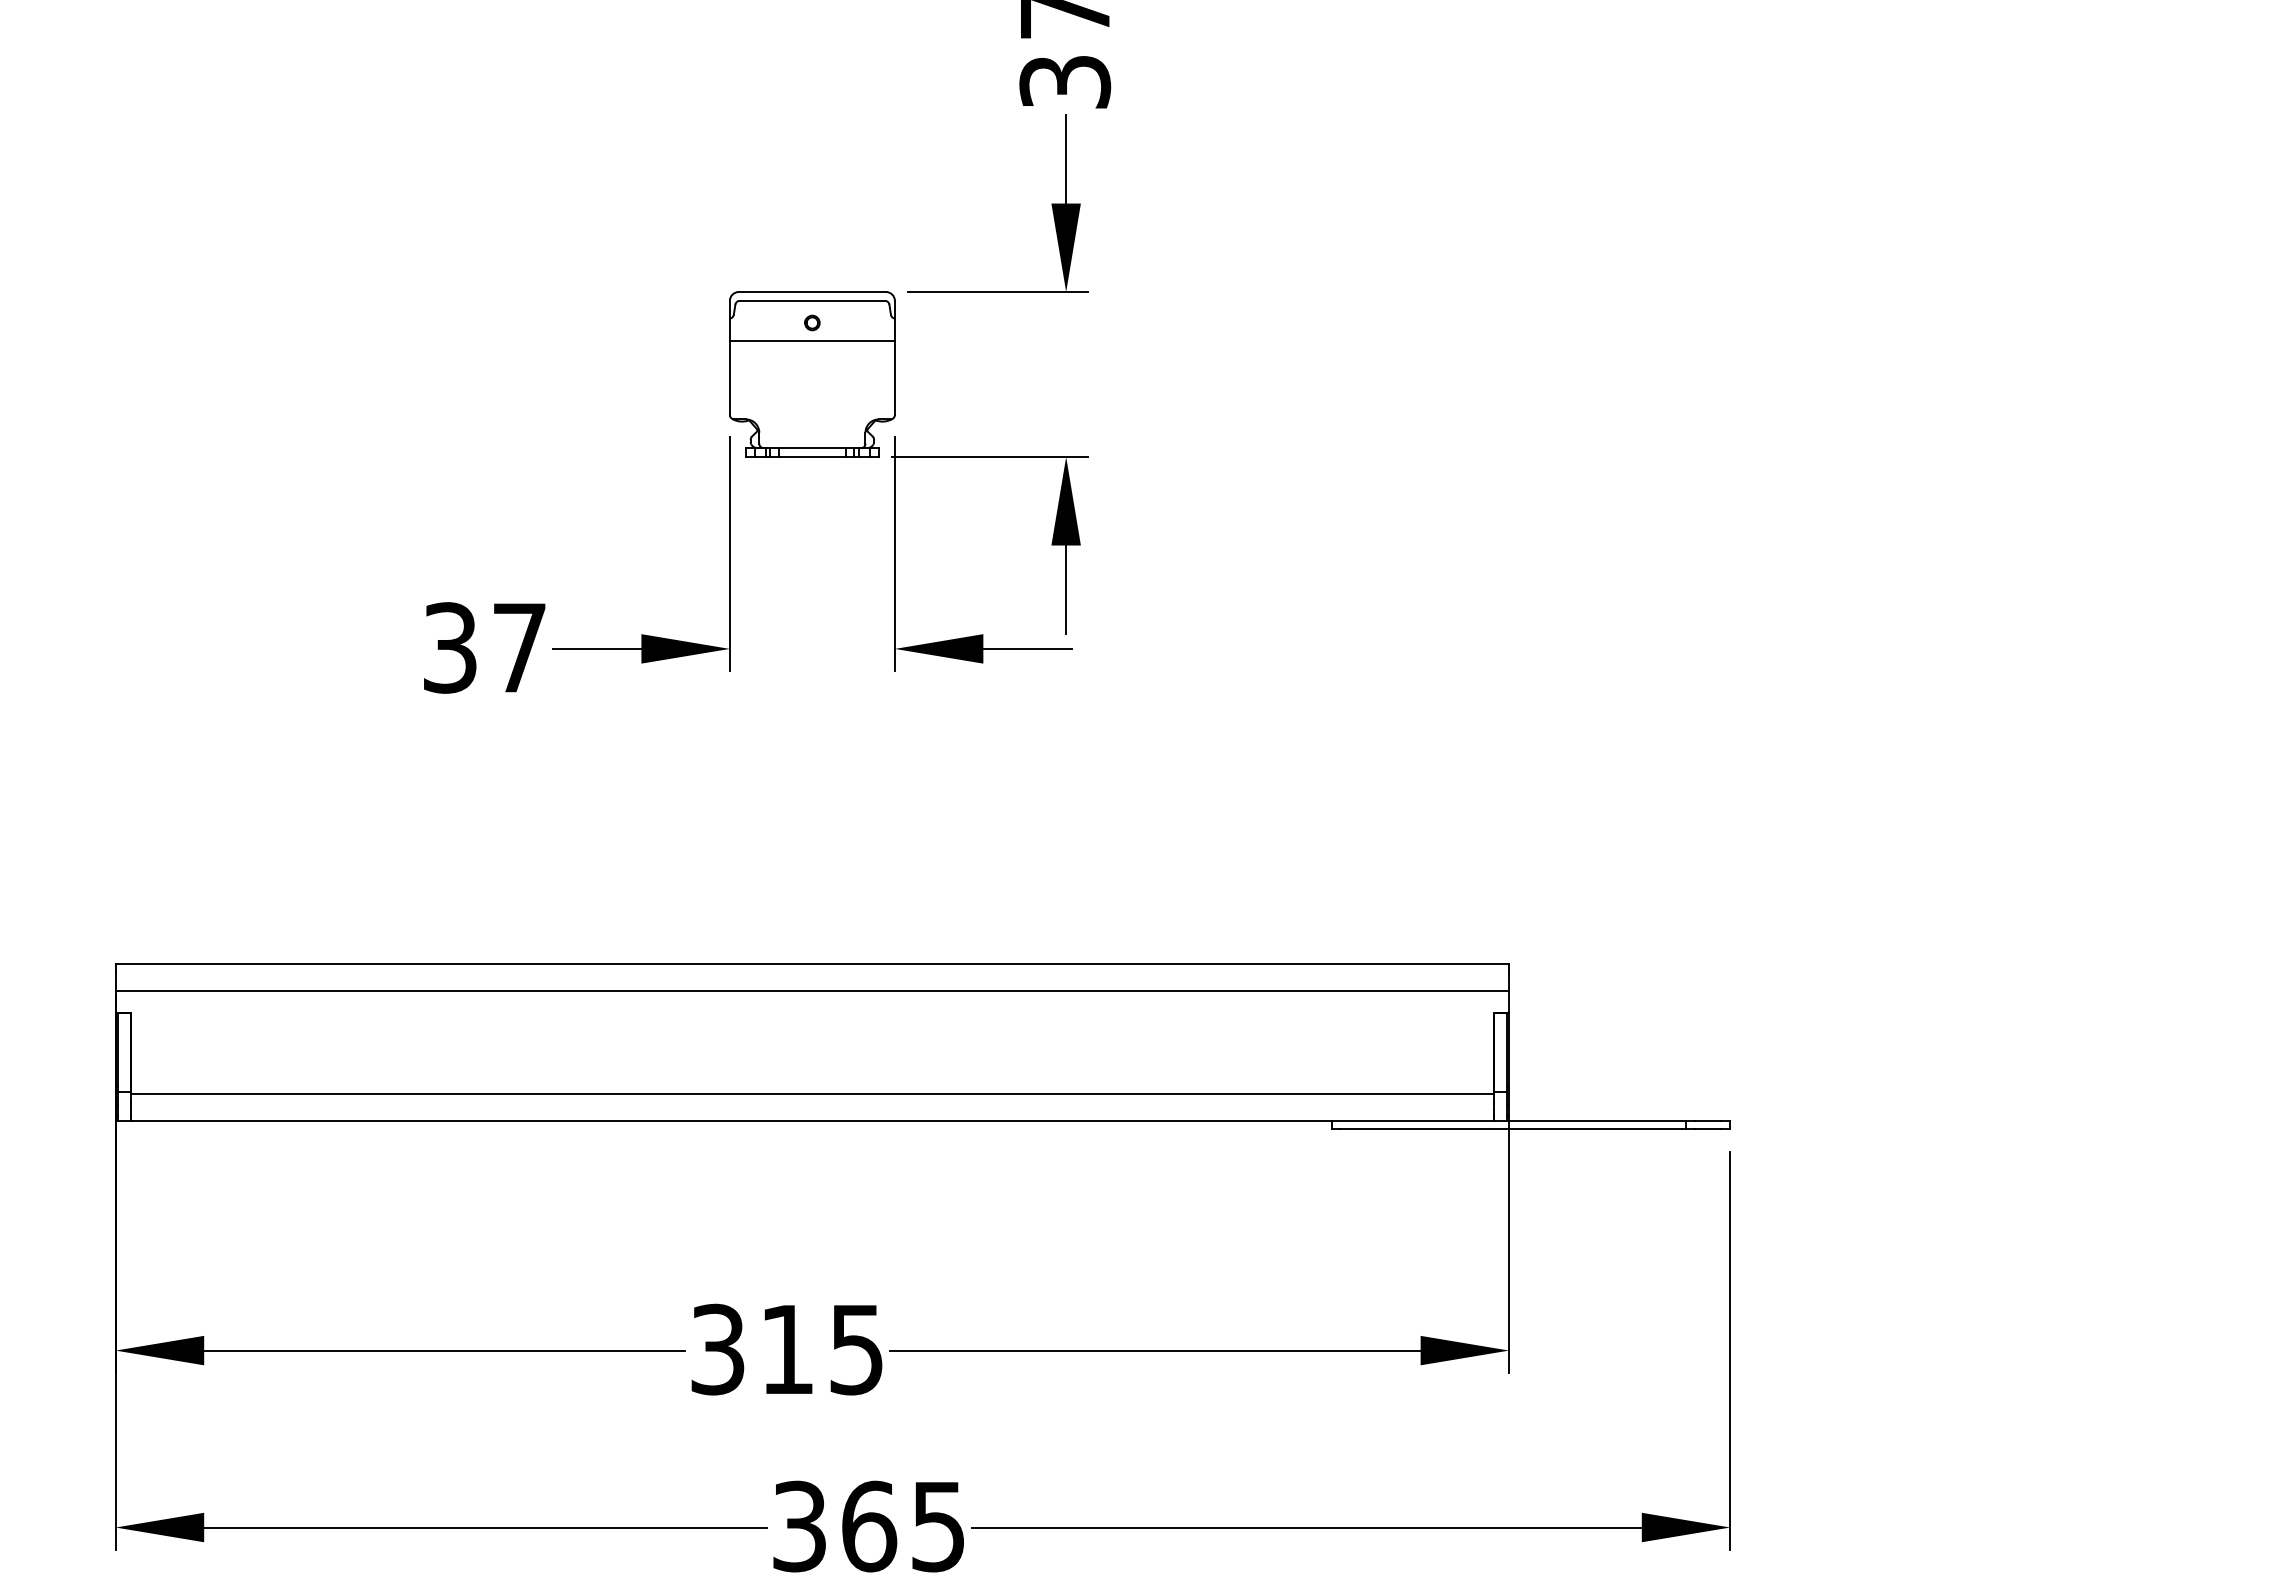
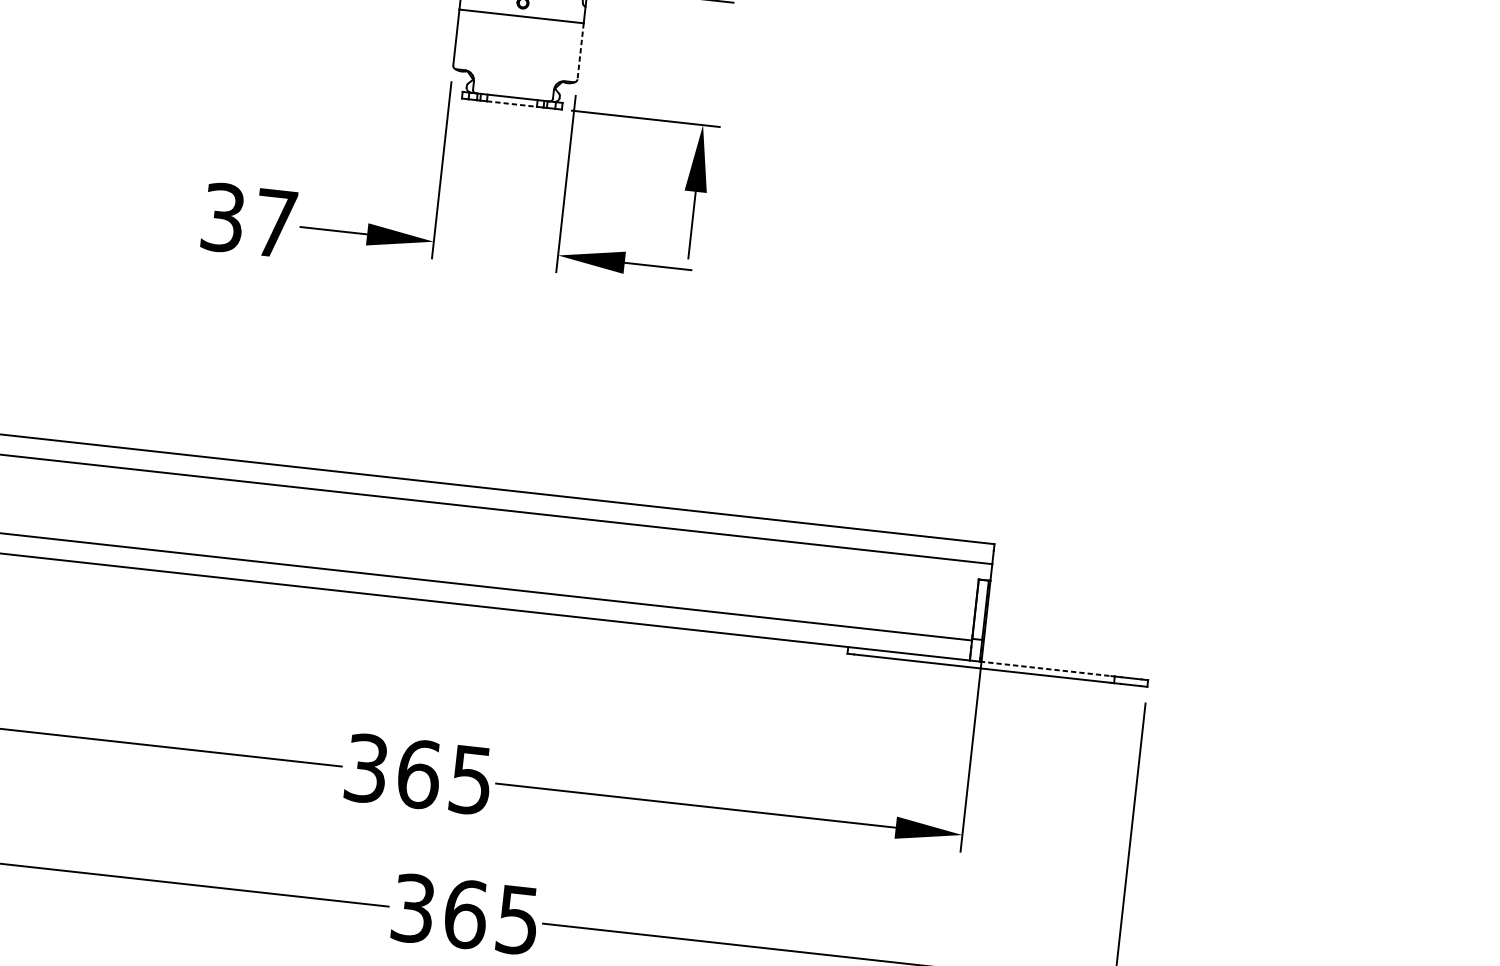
line: (894, 378) -> (580, 51), solid -> dashed
line: (812, 457) -> (511, 104), solid -> dashed
line: (1594, 1120) -> (1045, 668), solid -> dashed
text: (787, 1349) -> (418, 774), 315 -> 365

